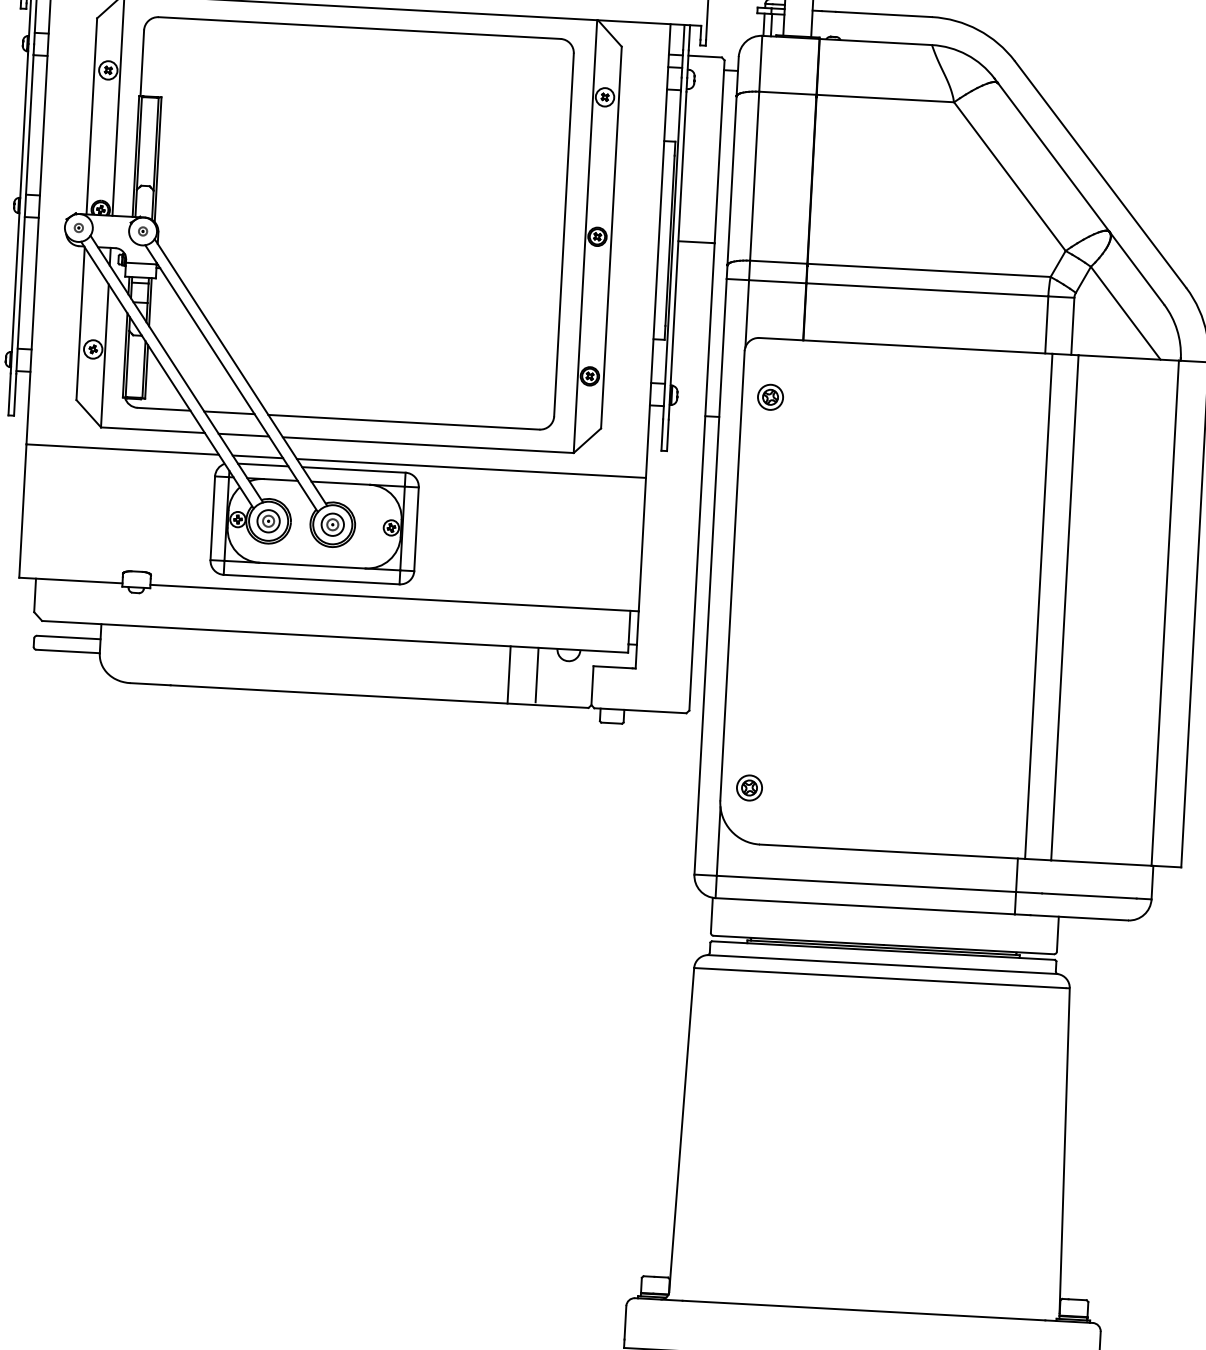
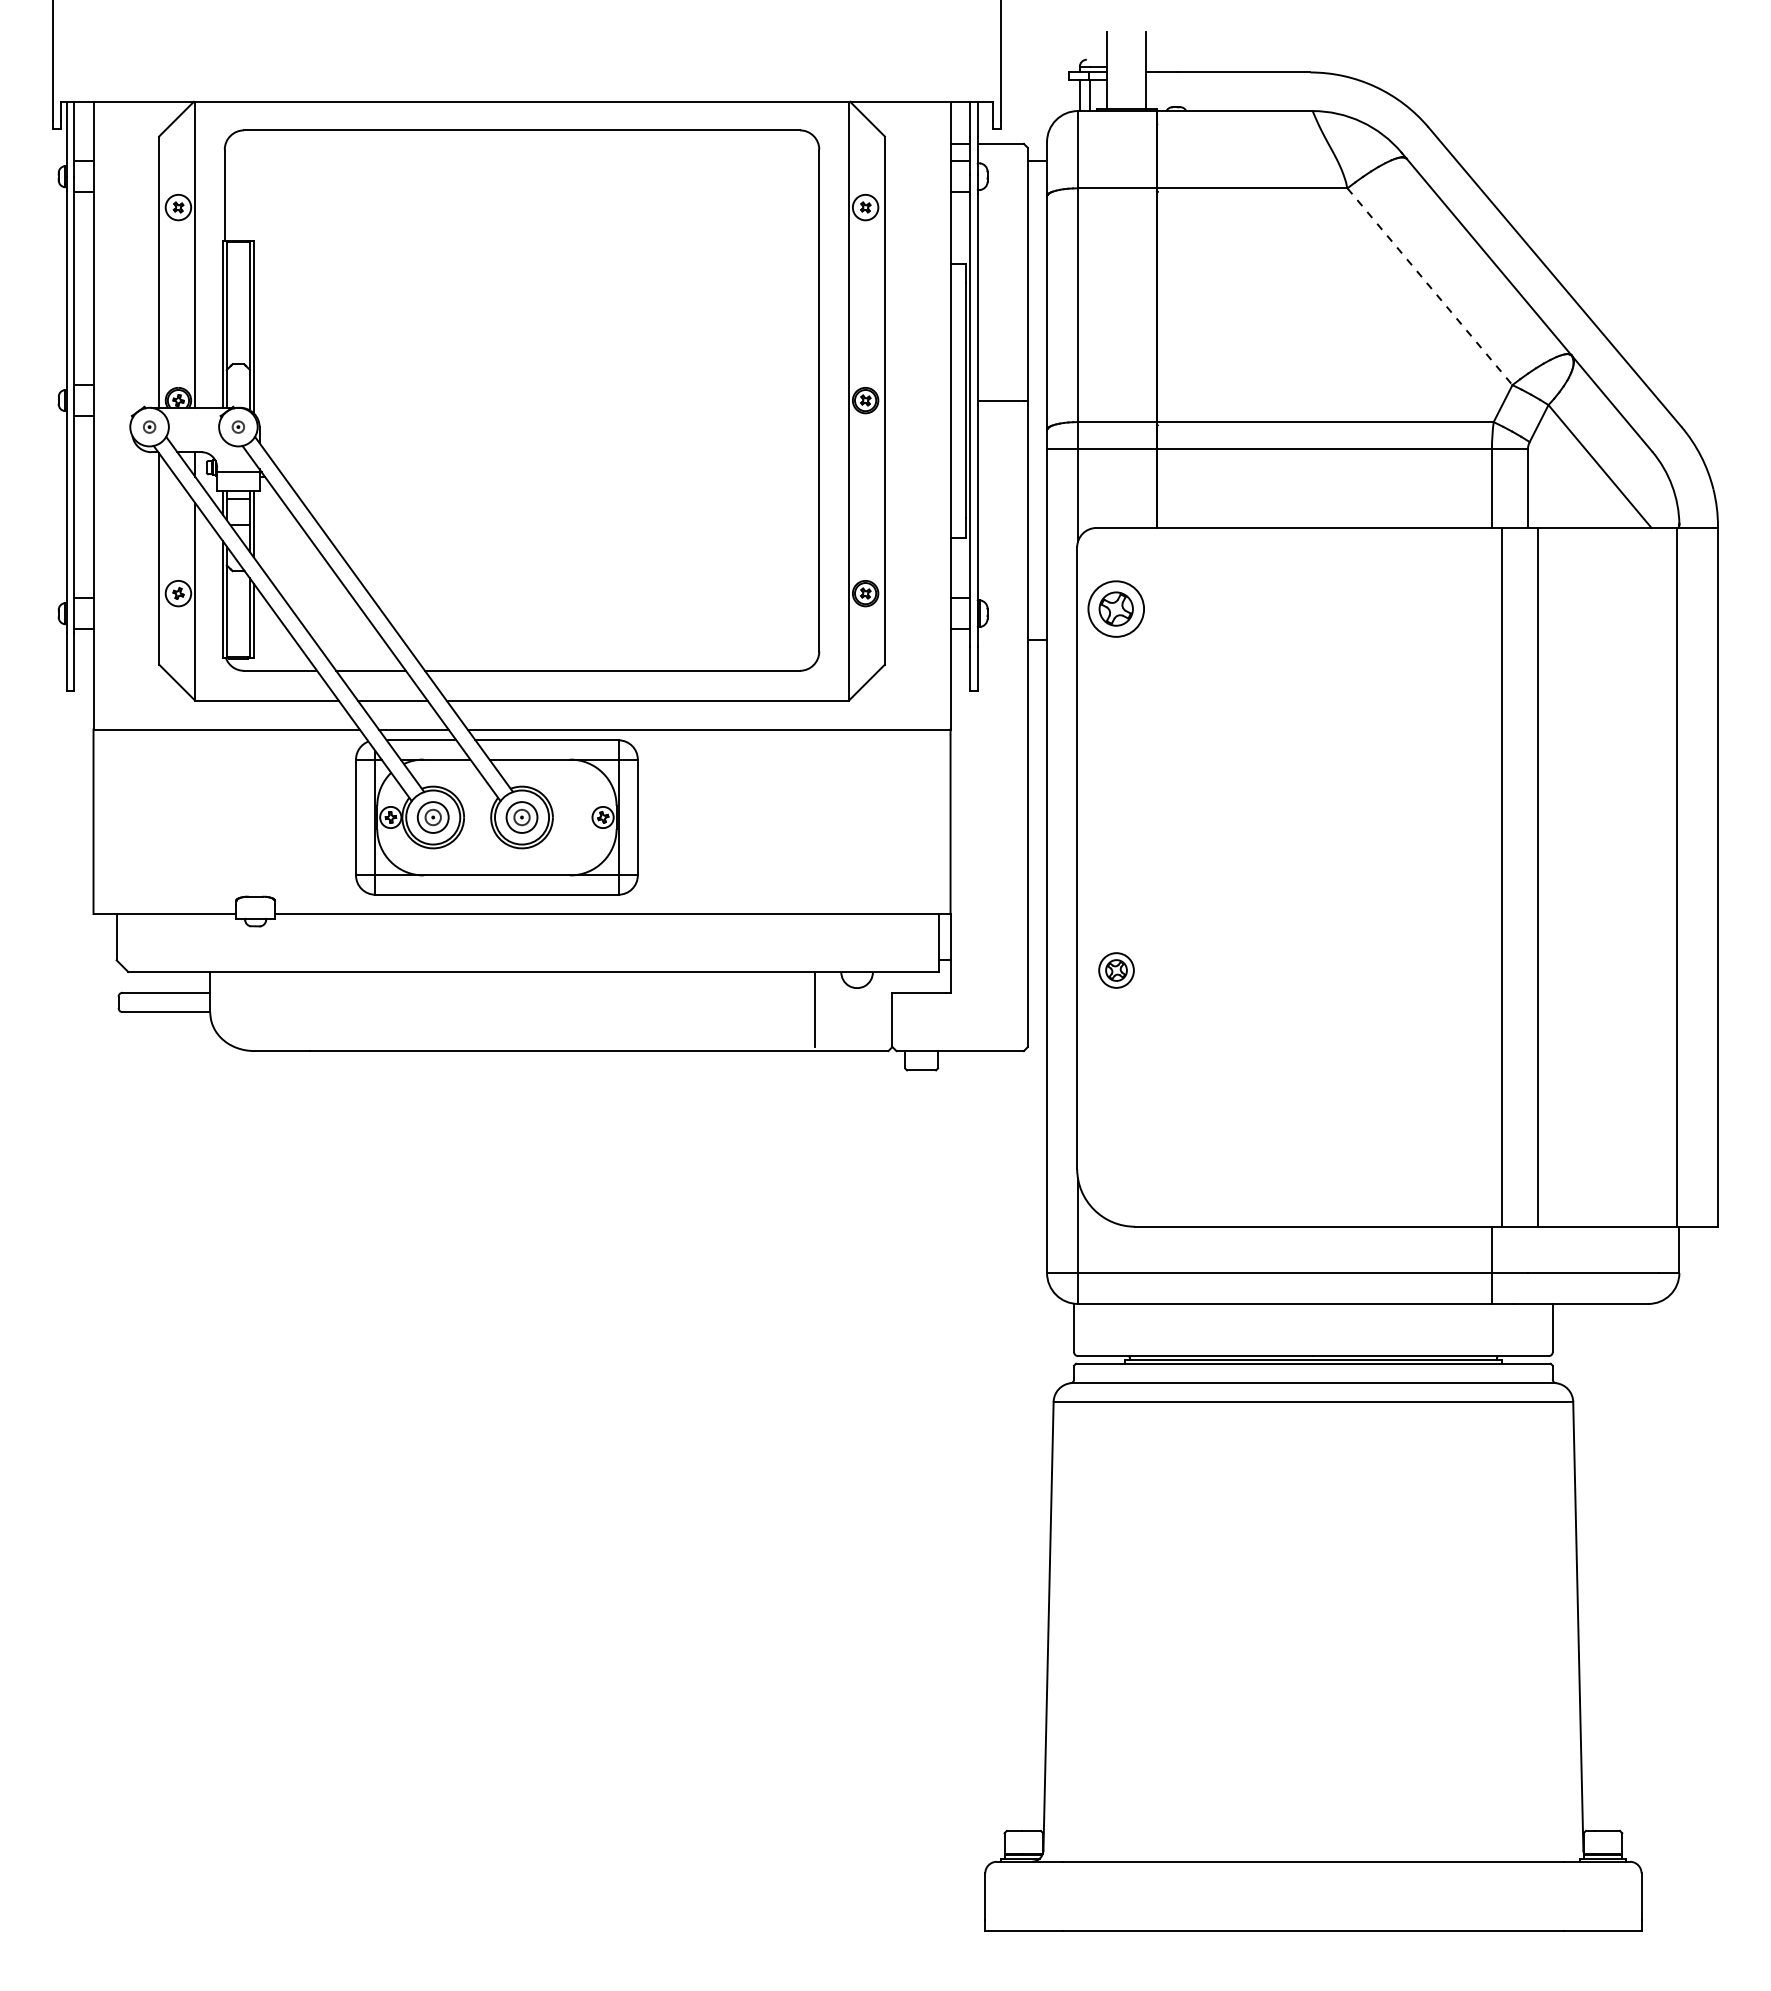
line: (1010, 177) -> (1430, 287), solid -> dashed
part: (770, 396) -> (1116, 608), size x1.6
line: (509, 674) -> (776, 1011), removed
part: (749, 788) -> (1116, 970), moved

